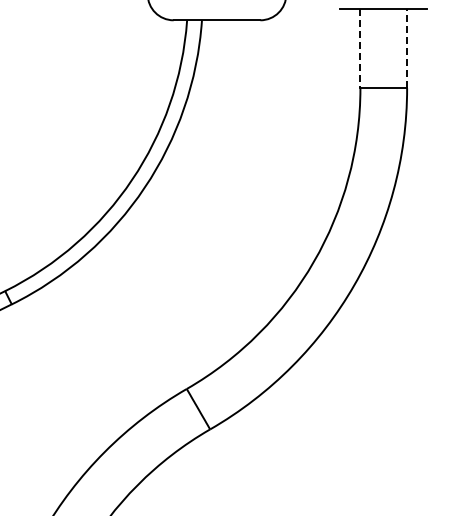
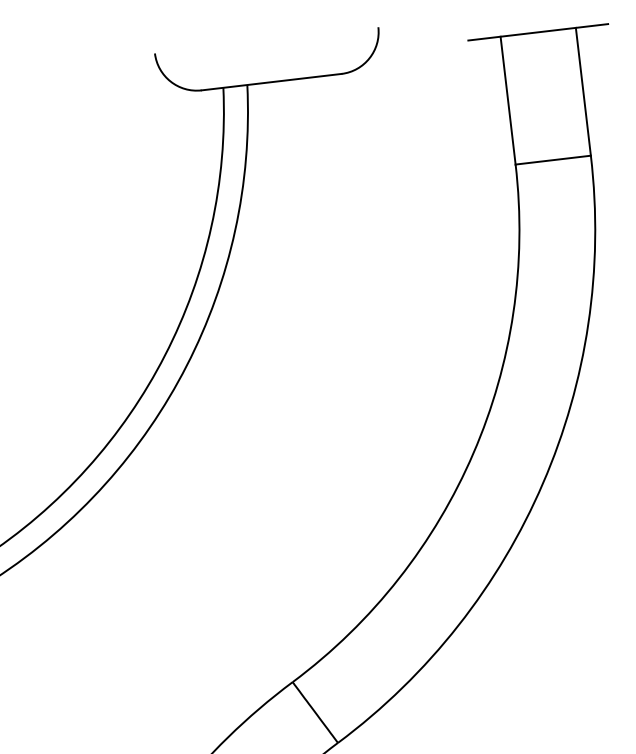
line: (360, 48) -> (508, 100), dashed -> solid
line: (407, 48) -> (583, 91), dashed -> solid

